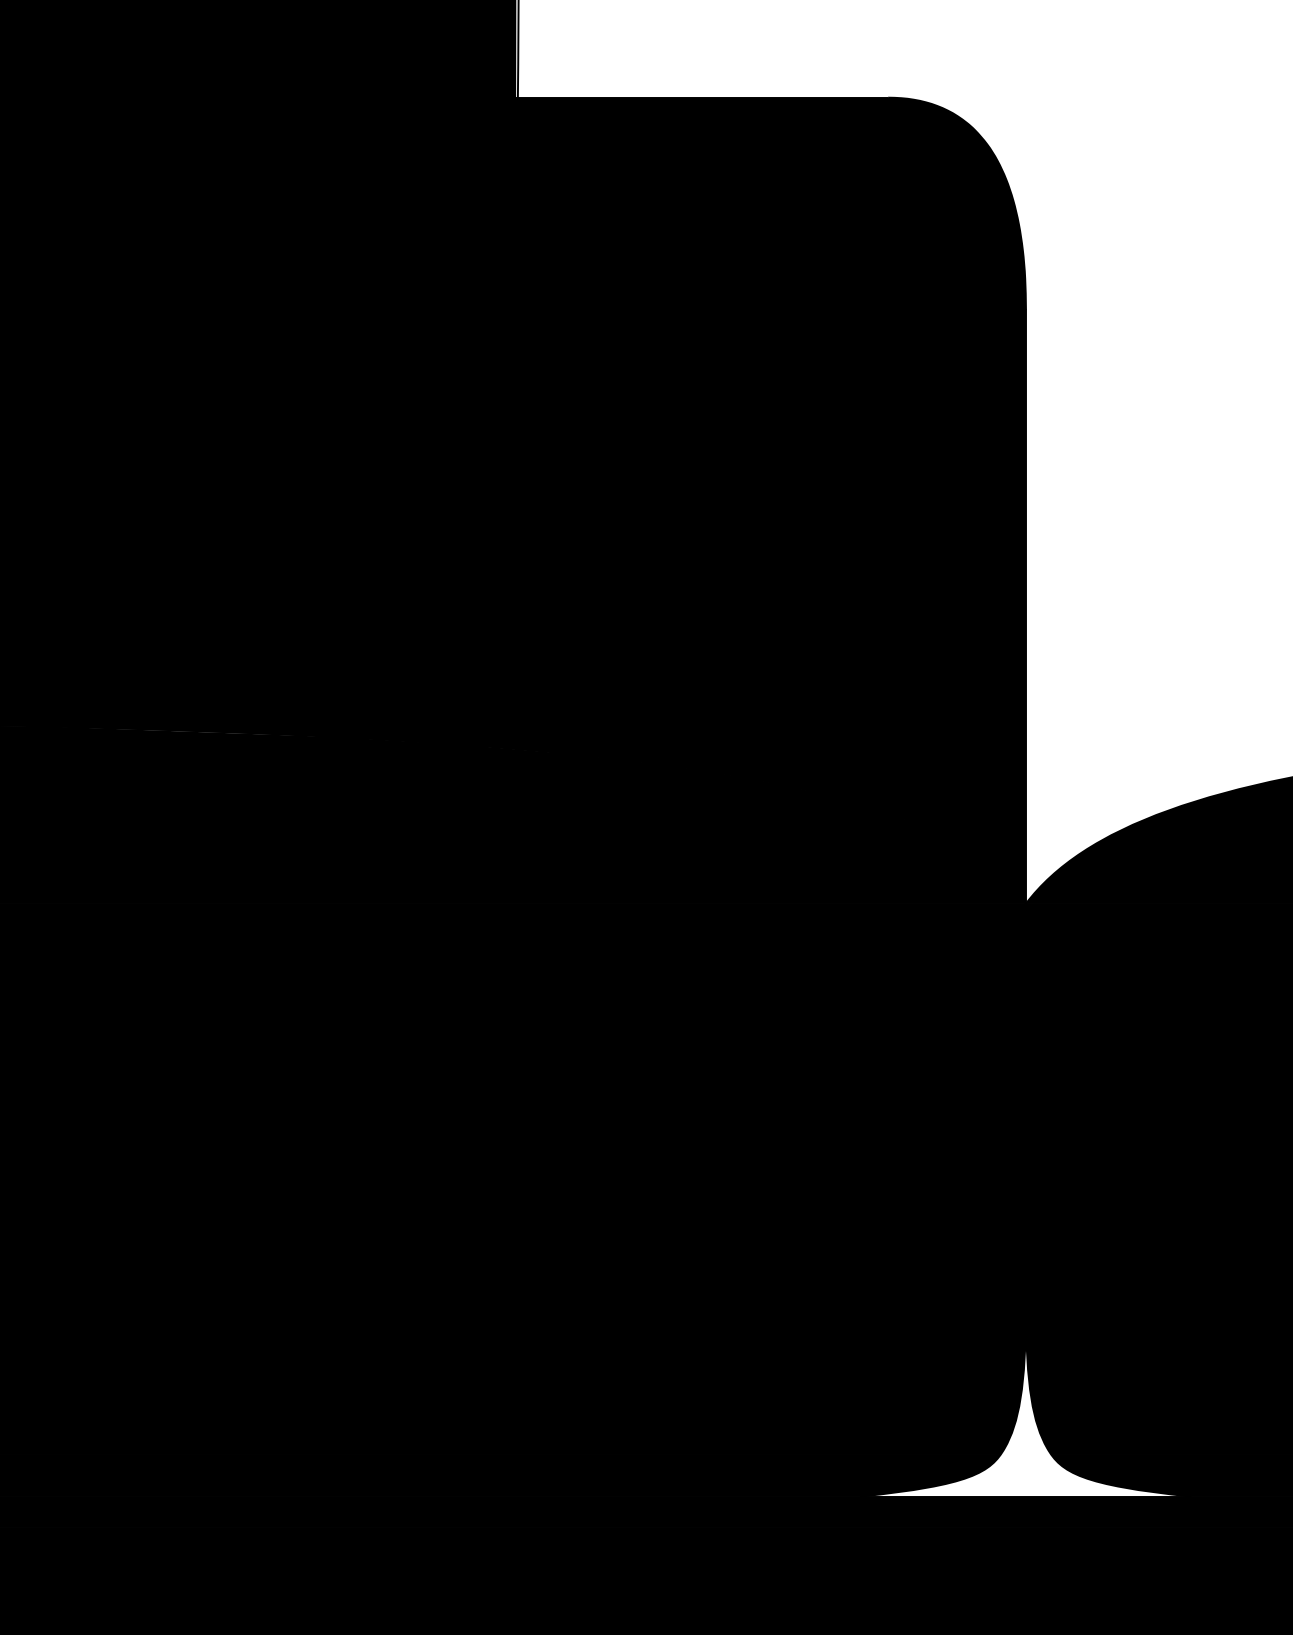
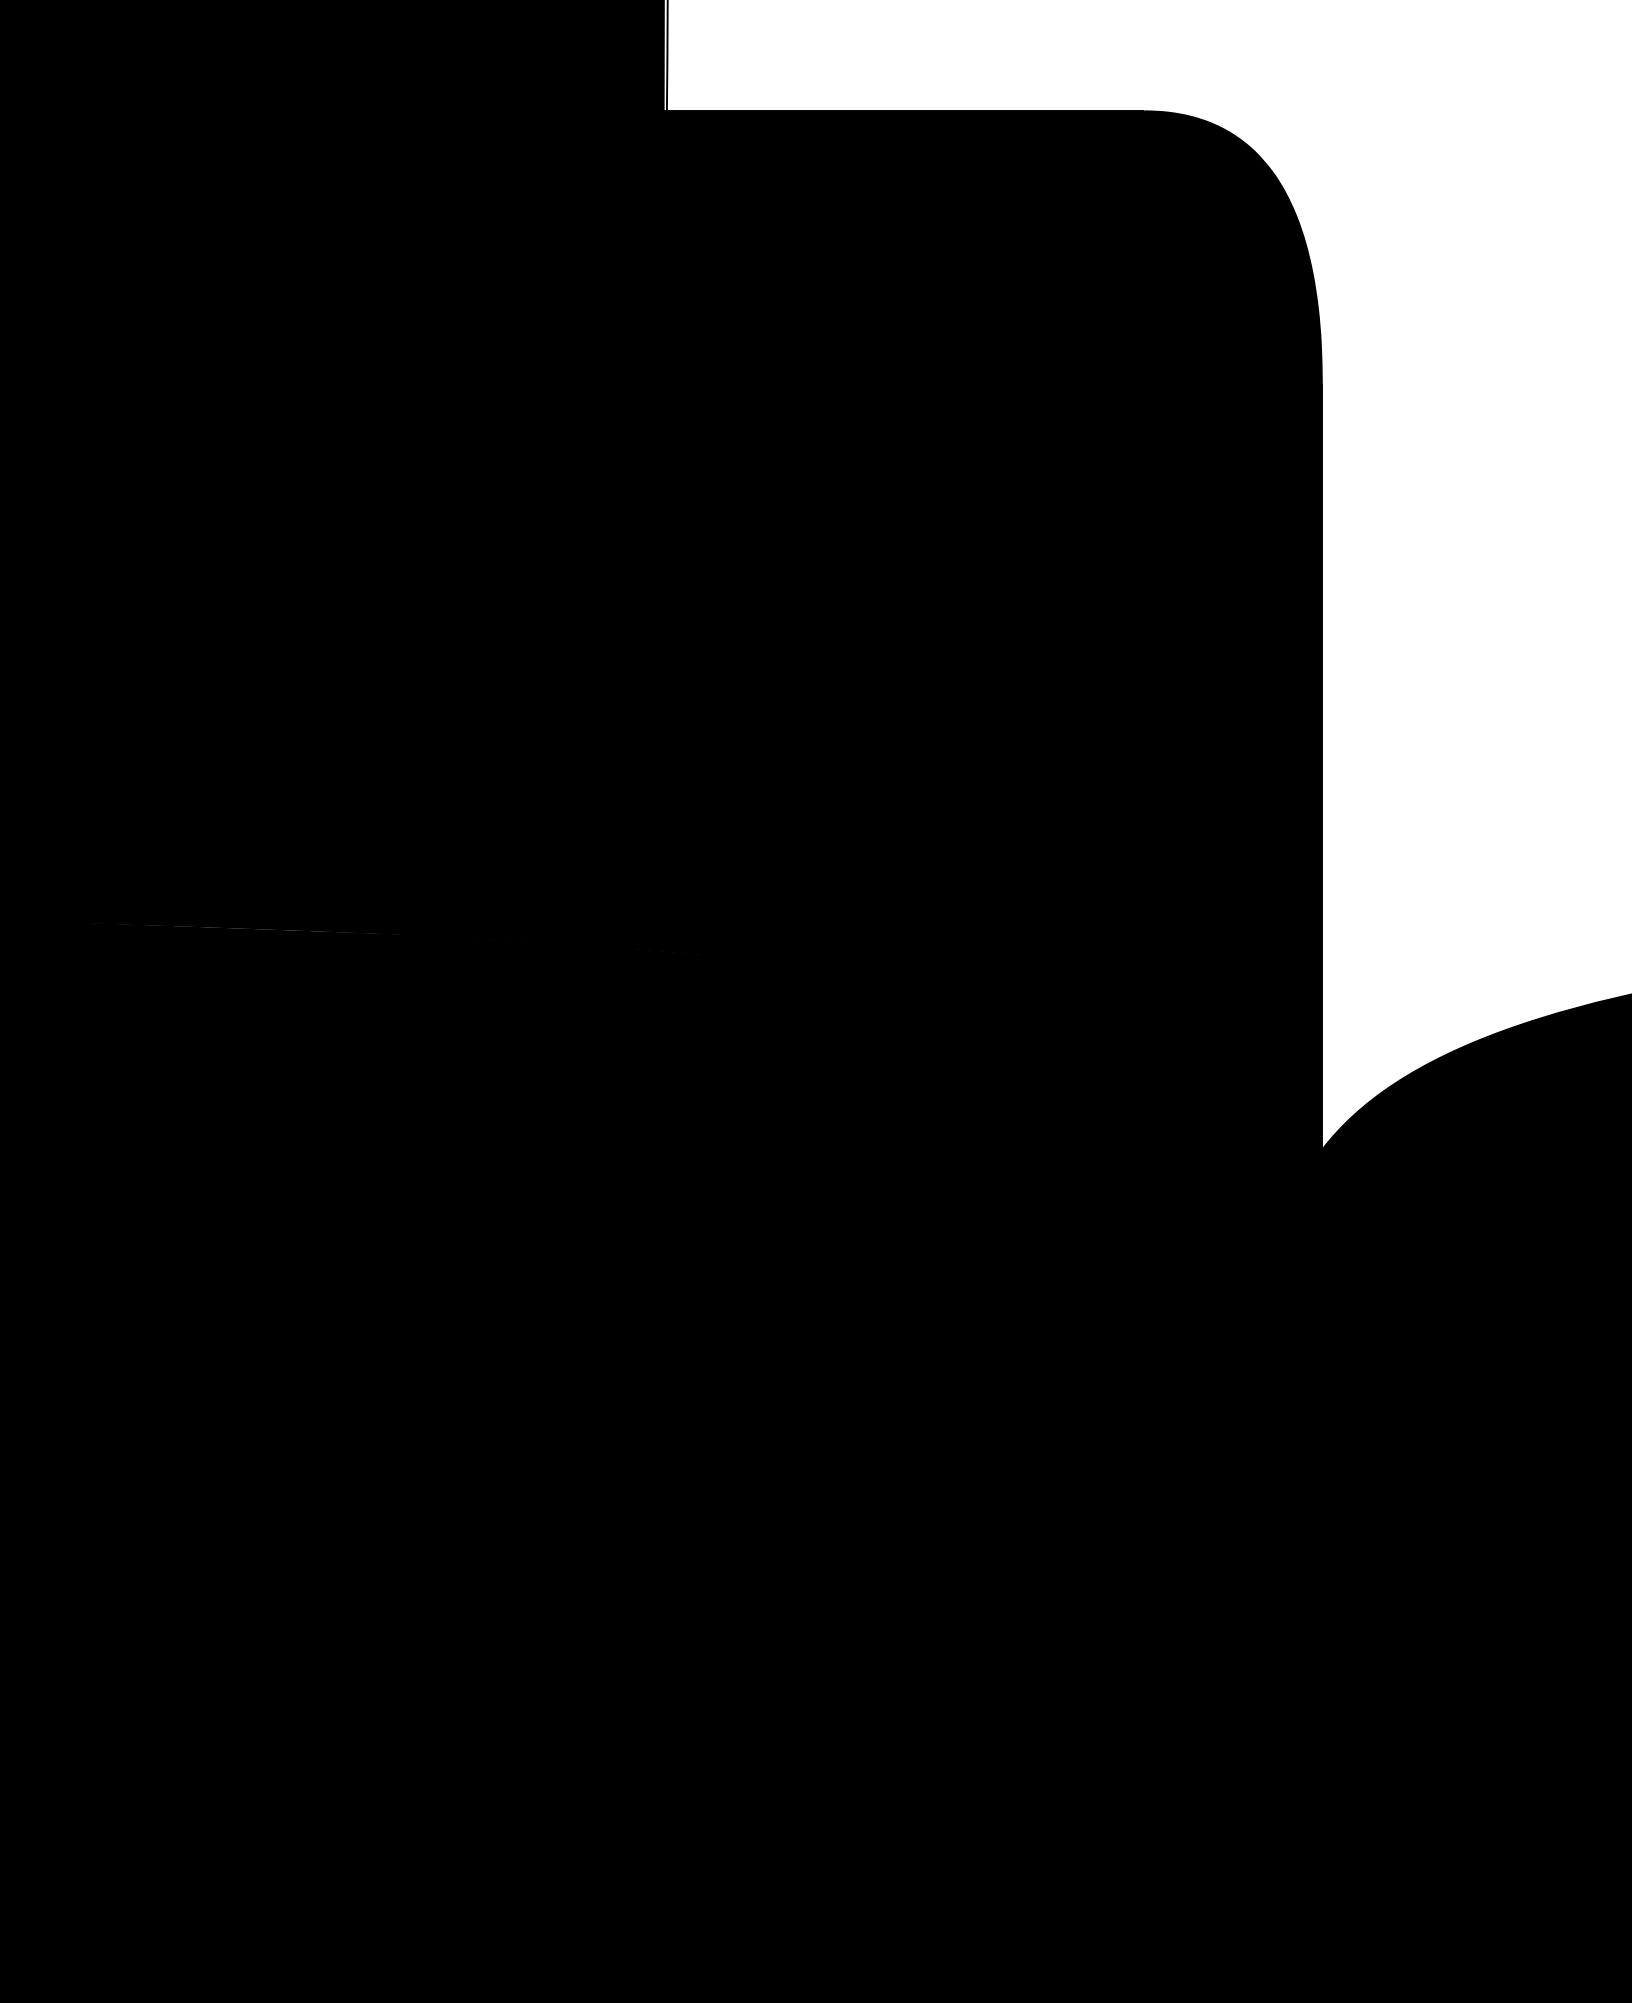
fill: (1025, 1401) -> (1321, 1792), added

